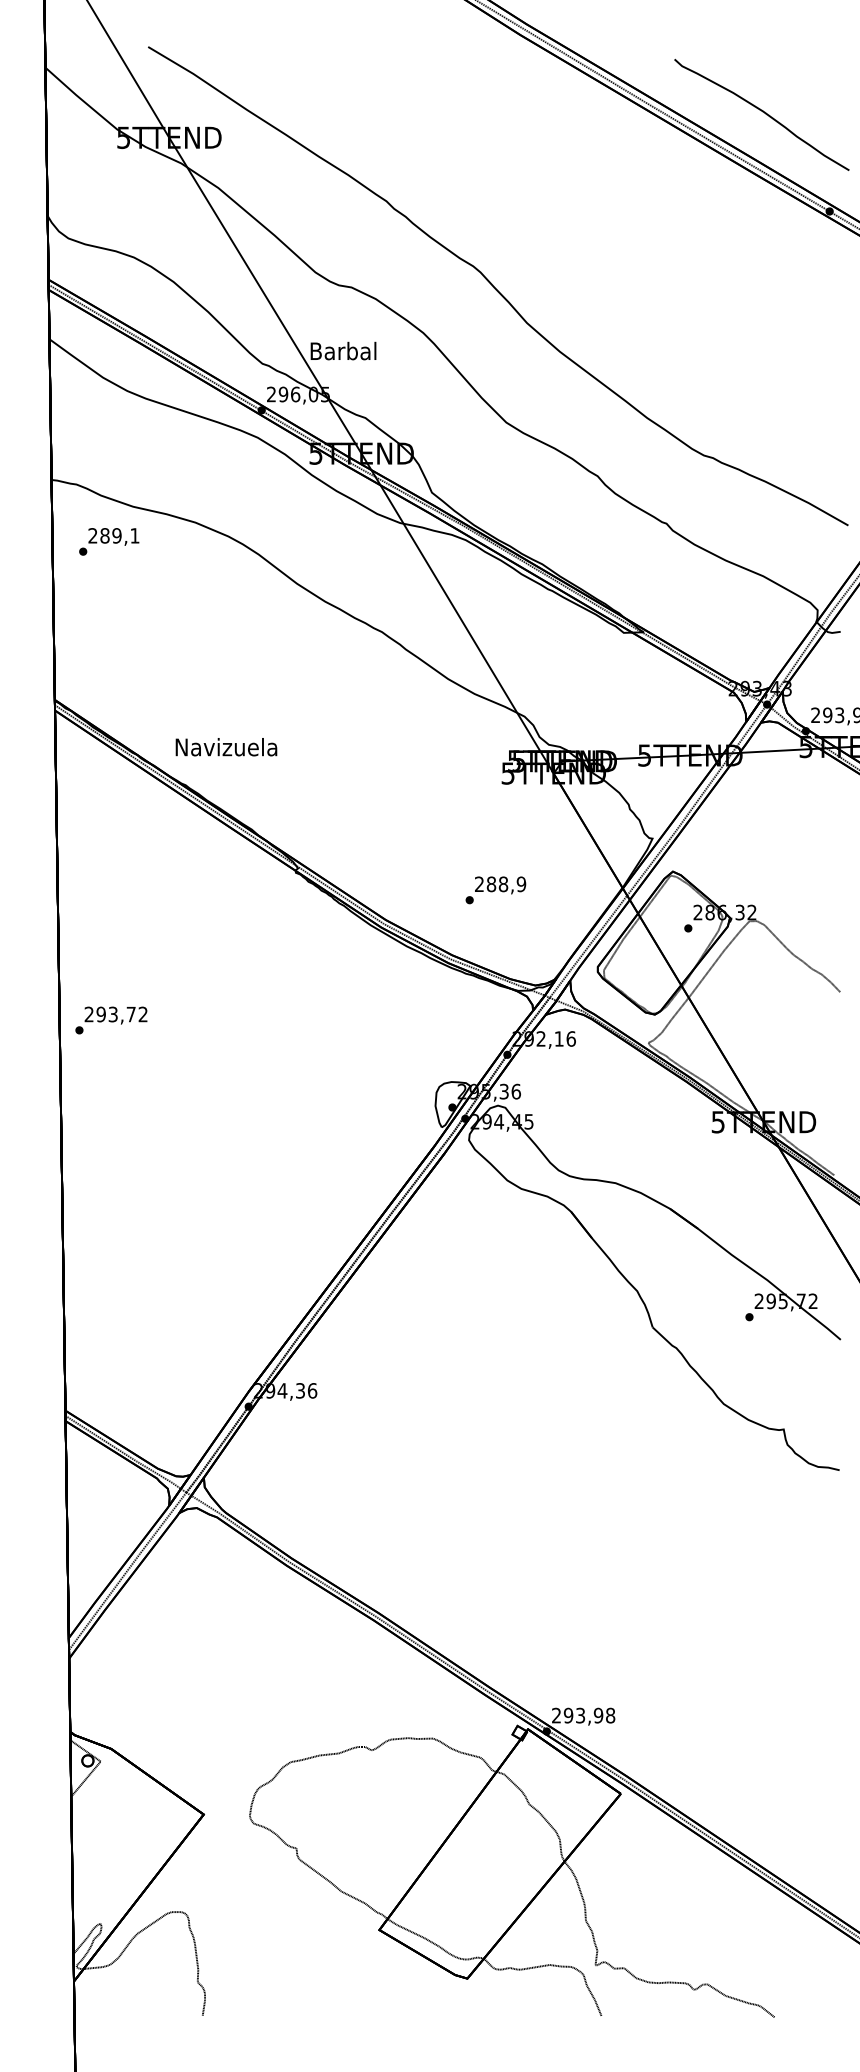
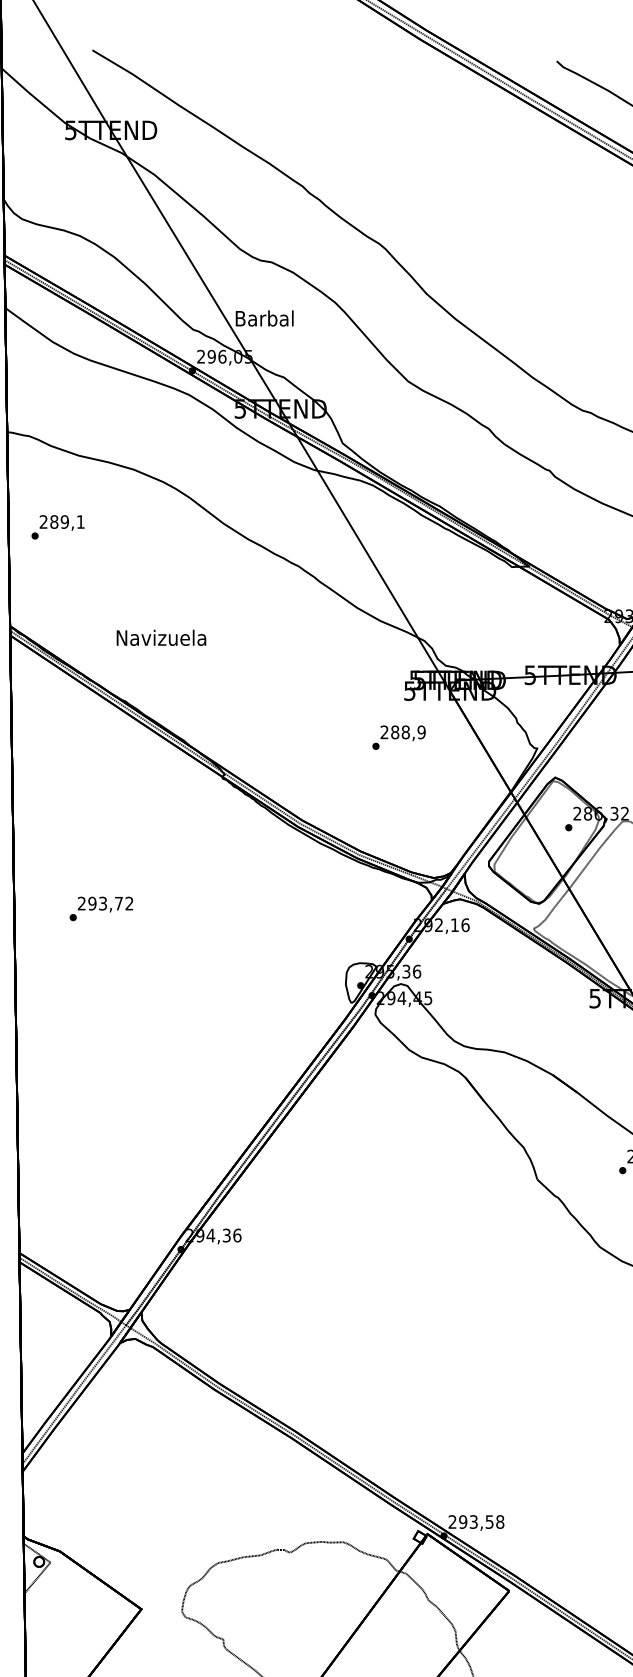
text: (109, 541) -> (58, 527), moved
text: (226, 747) -> (161, 638), moved
text: (495, 890) -> (398, 737), moved
text: (111, 1020) -> (101, 908), moved
text: (598, 1715) -> (489, 1521), 293,98 -> 293,58

